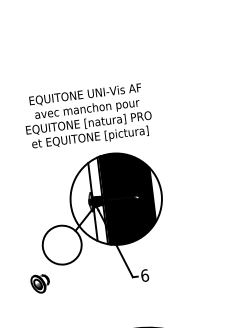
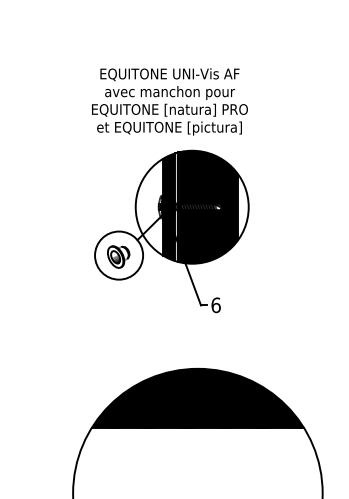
fill: (98, 201) -> (169, 207), added
part: (40, 283) -> (118, 256), moved

